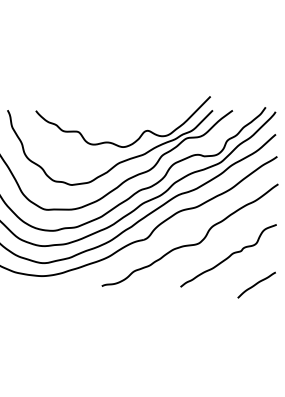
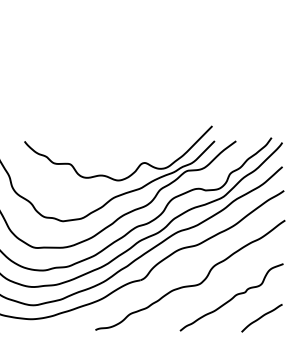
curve: (256, 284) -> (261, 317), moved

